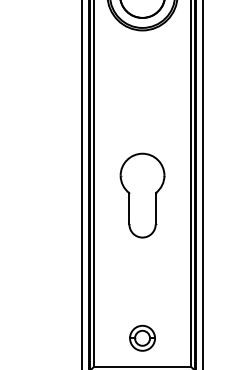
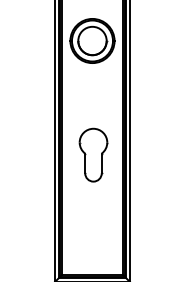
part: (142, 194) -> (93, 154), moved
part: (142, 337) -> (92, 256), removed

